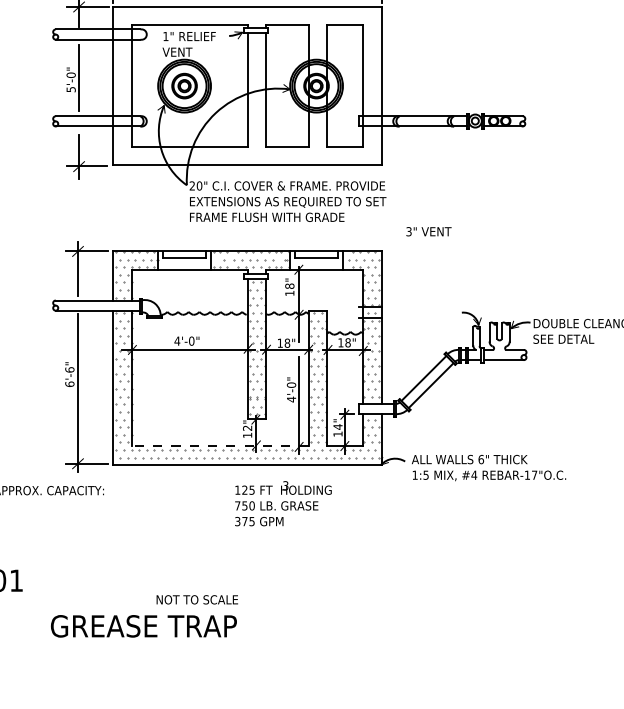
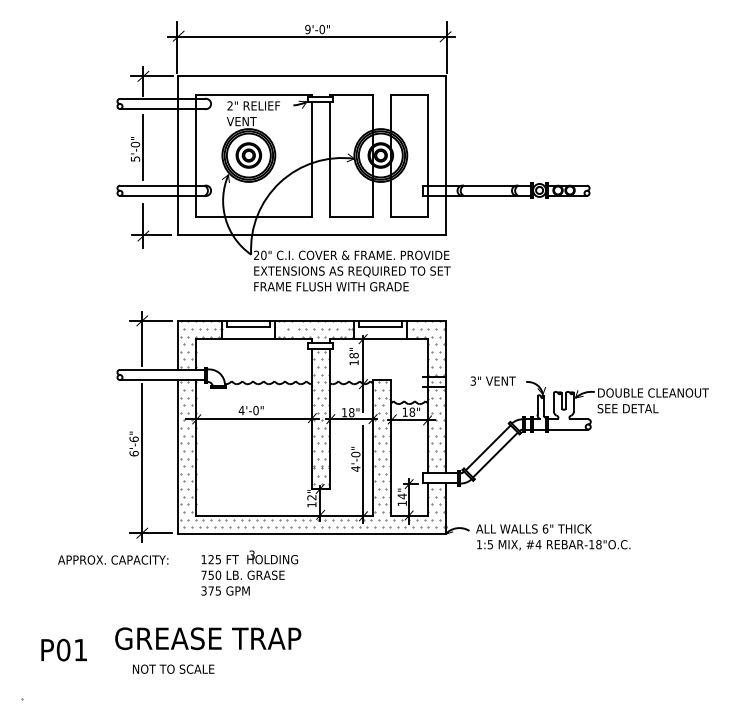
text: (165, 36) -> (229, 105), 1" -> 2"
text: (428, 231) -> (492, 380), moved
line: (219, 446) -> (283, 515), dashed -> solid
text: (534, 475) -> (598, 544), REBAR-17"O.C. -> REBAR-18"O.C.
text: (283, 503) -> (249, 572), moved
text: (197, 599) -> (173, 668), moved
text: (144, 626) -> (208, 638), moved

